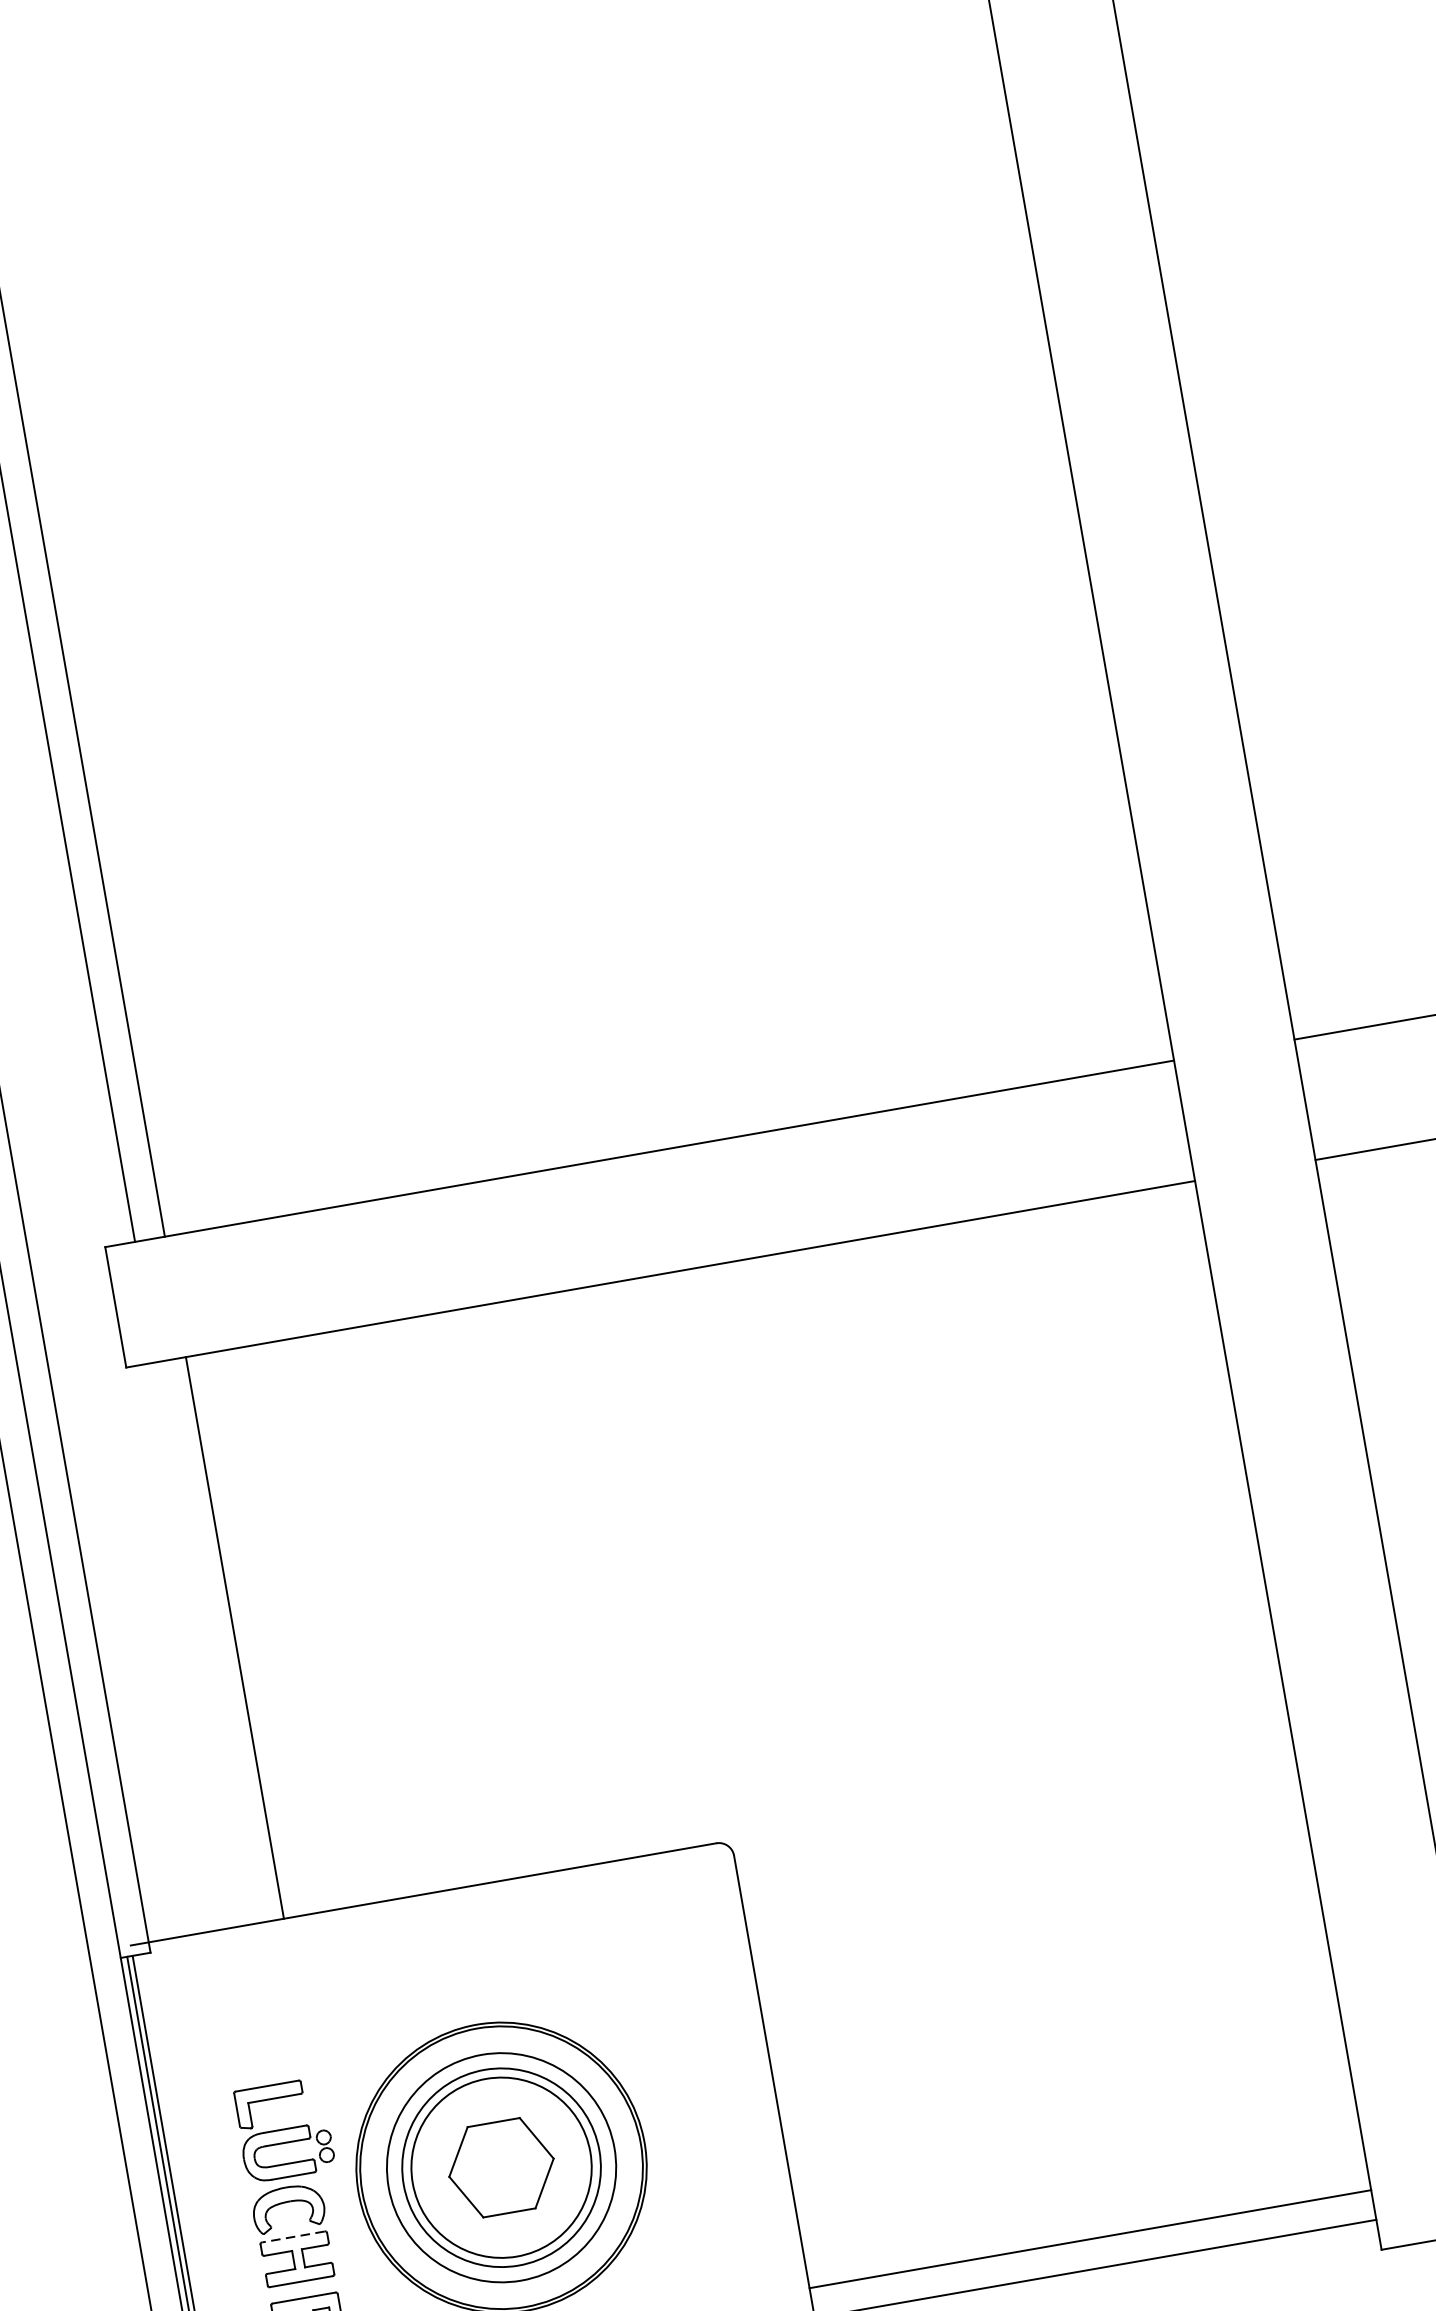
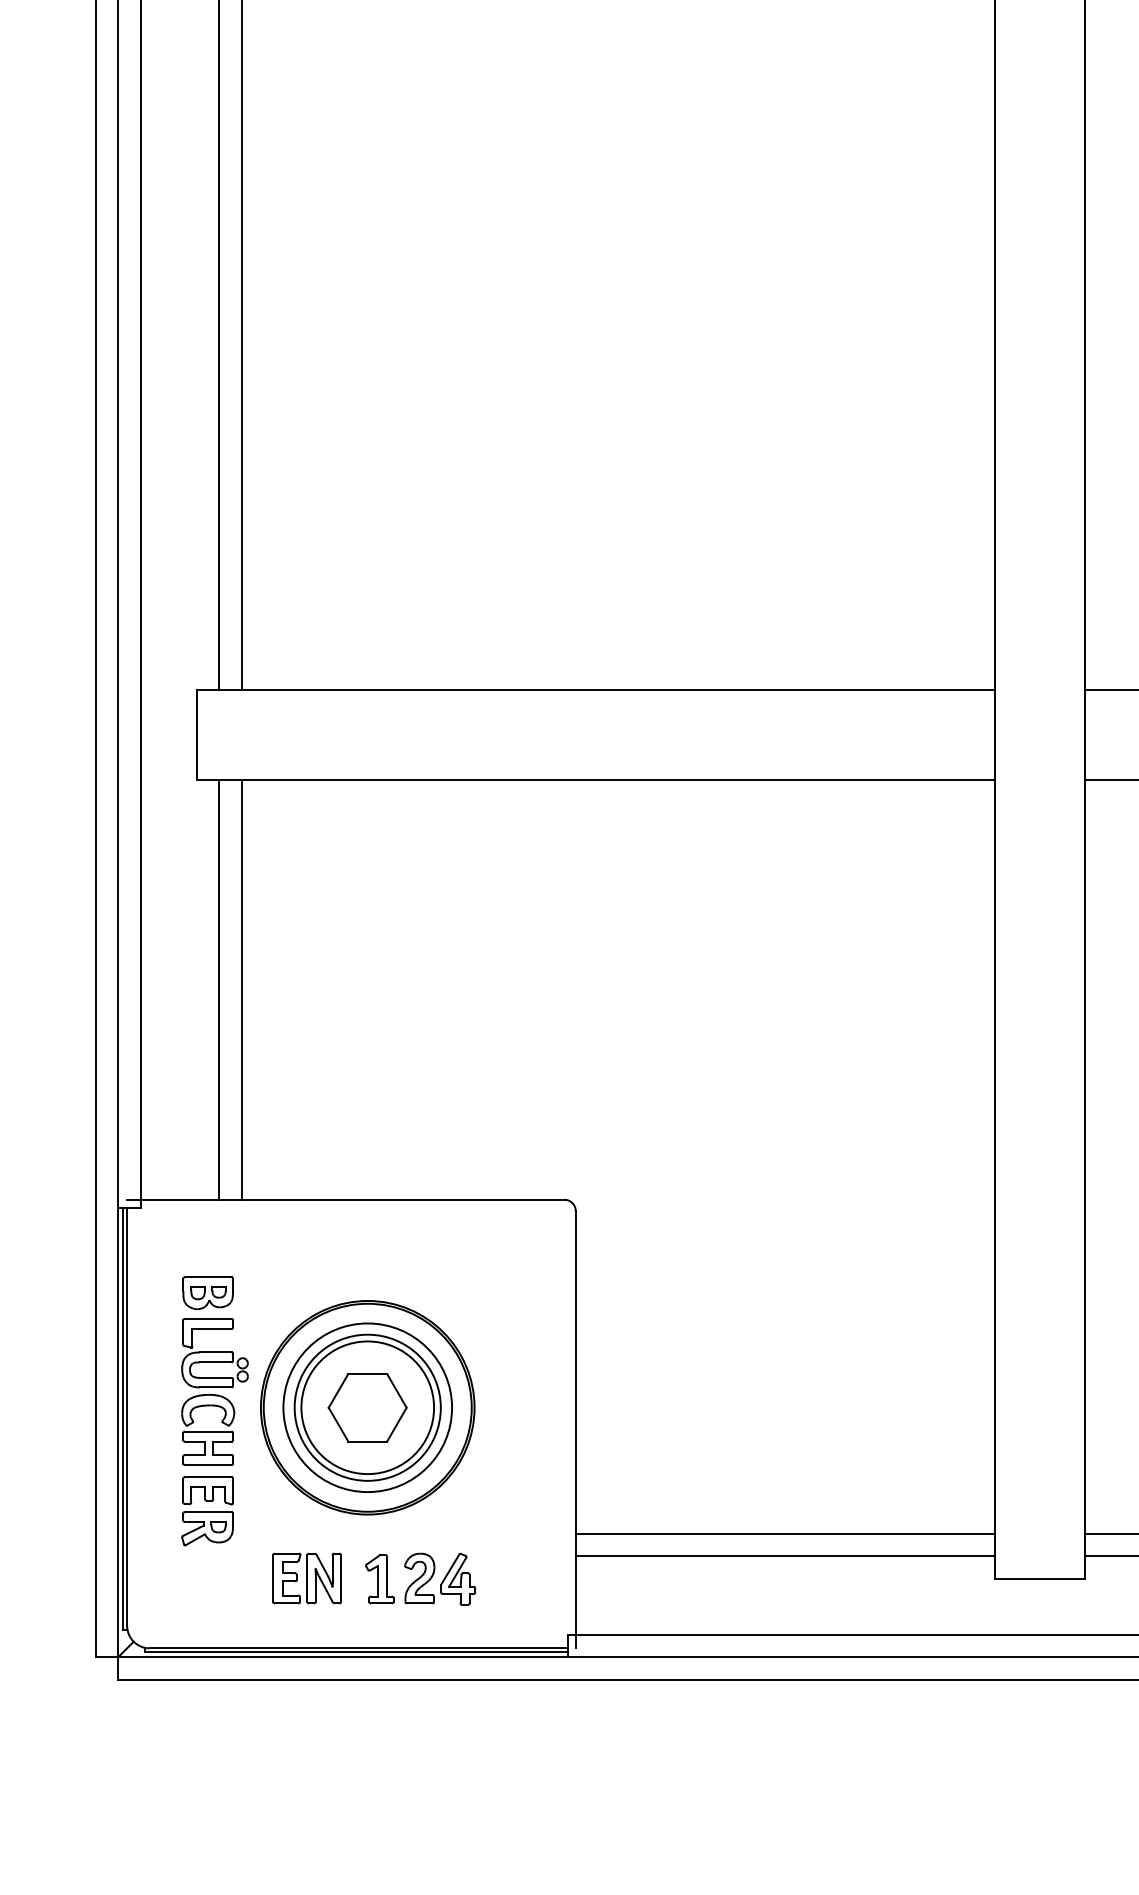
line: (205, 1642) -> (219, 989), added
part: (260, 2052) -> (207, 1293), added
line: (292, 2236) -> (207, 1431), dashed -> solid

